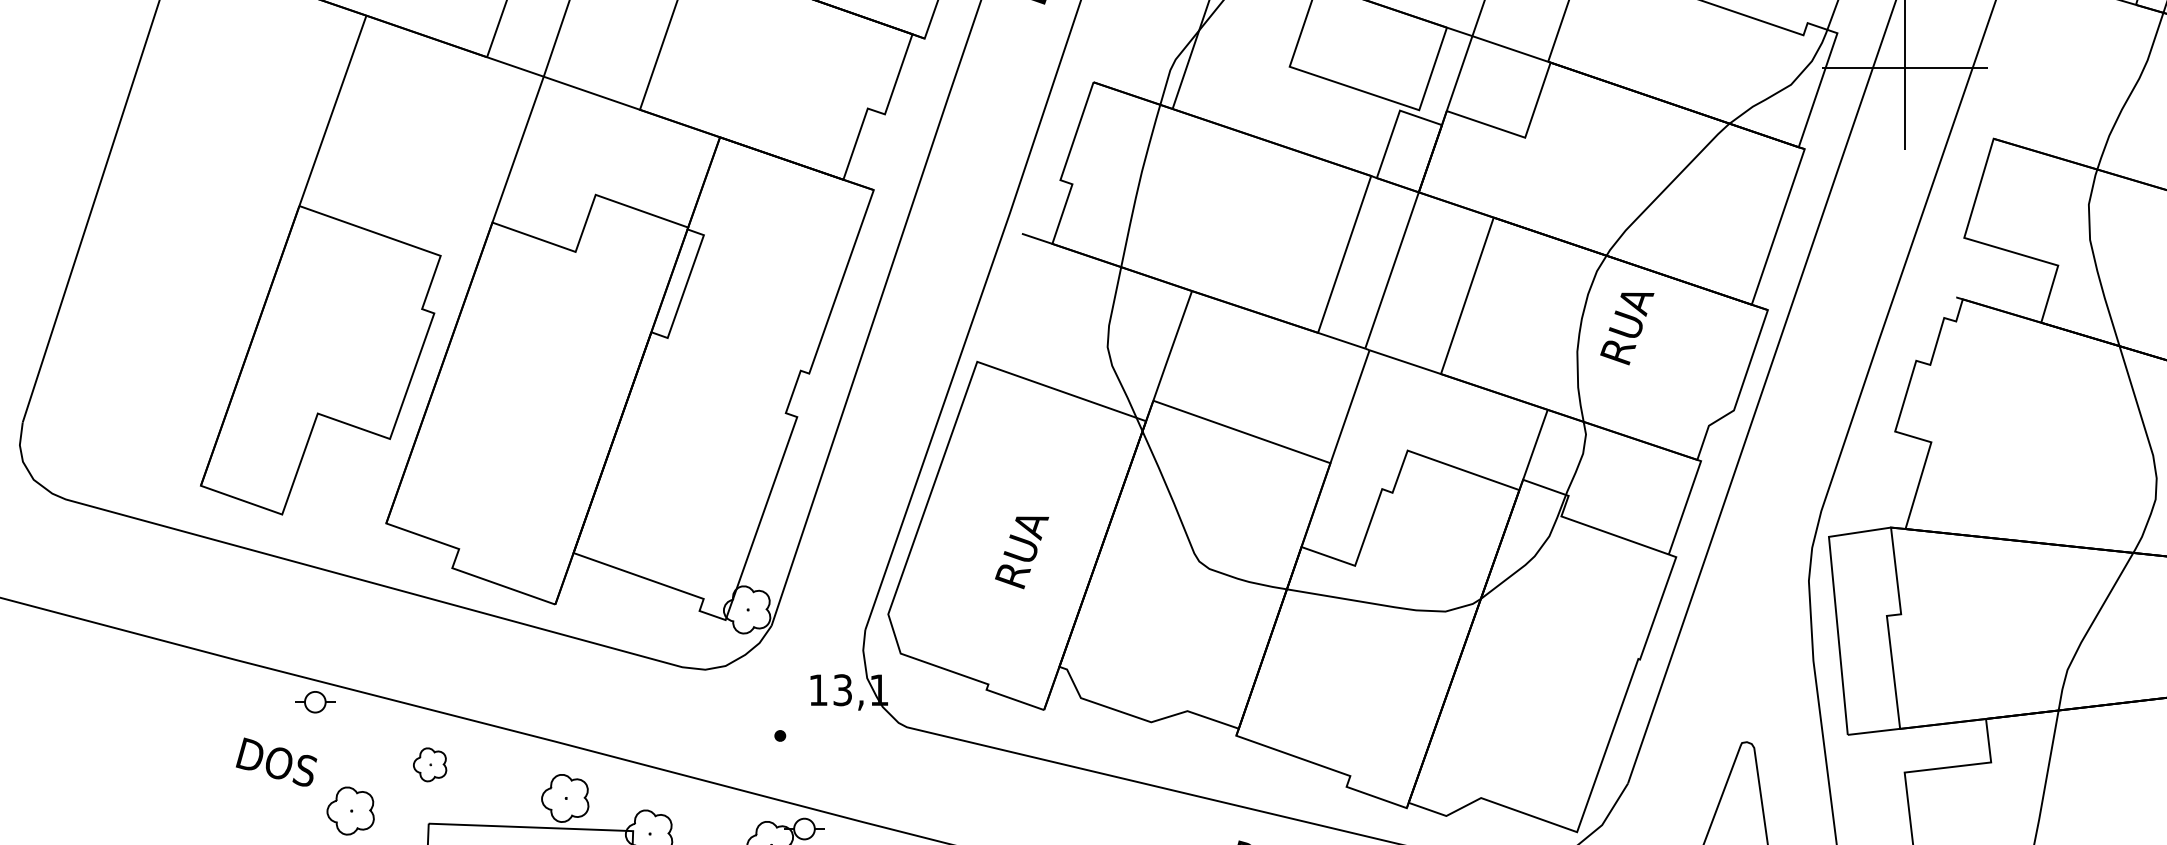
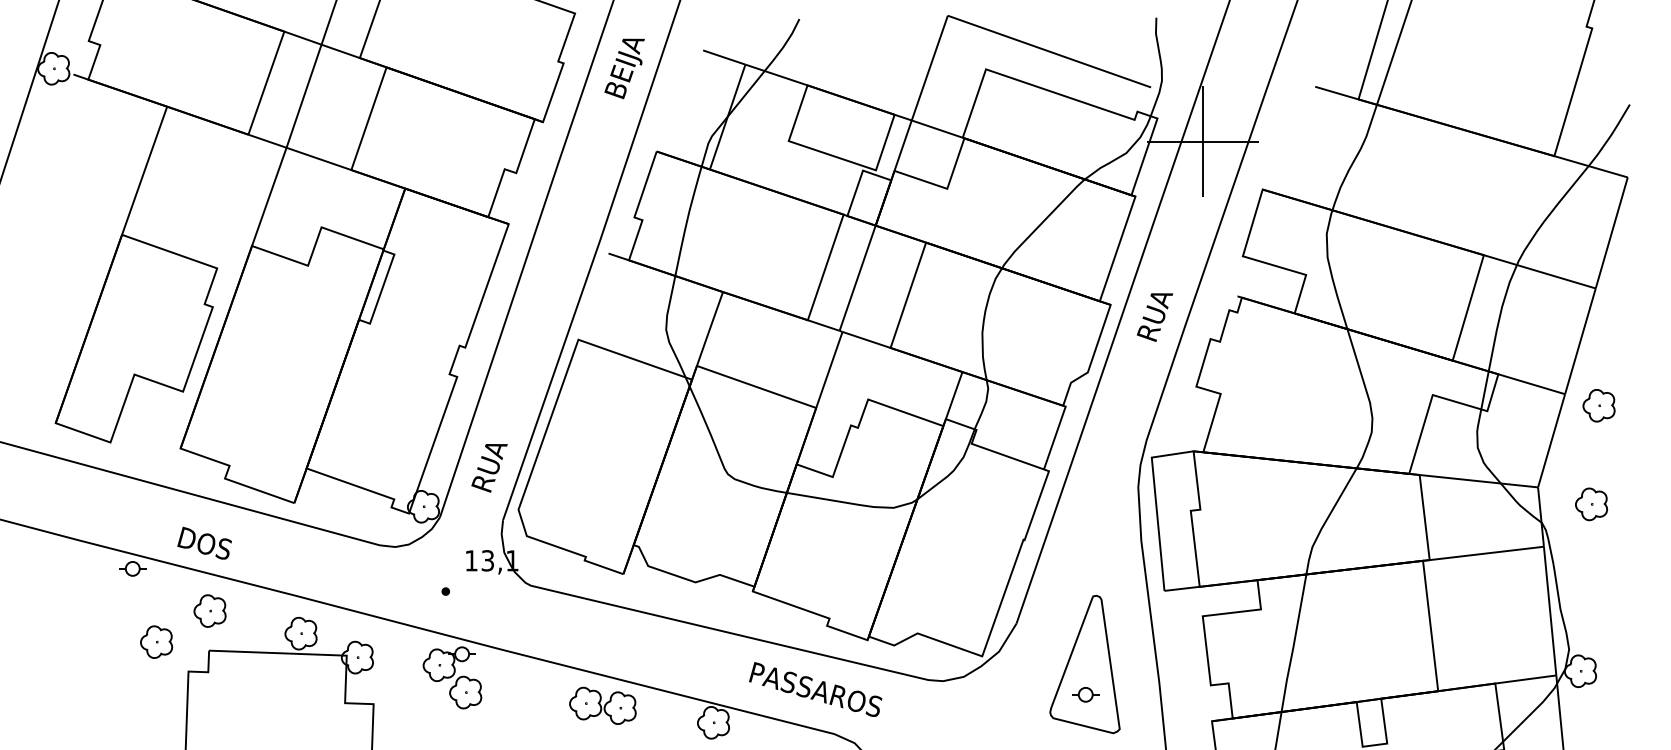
text: (1627, 328) -> (1155, 317), moved
text: (1021, 553) -> (489, 468), moved
text: (276, 761) -> (204, 542), moved
part: (429, 764) -> (209, 610), size x1.43

